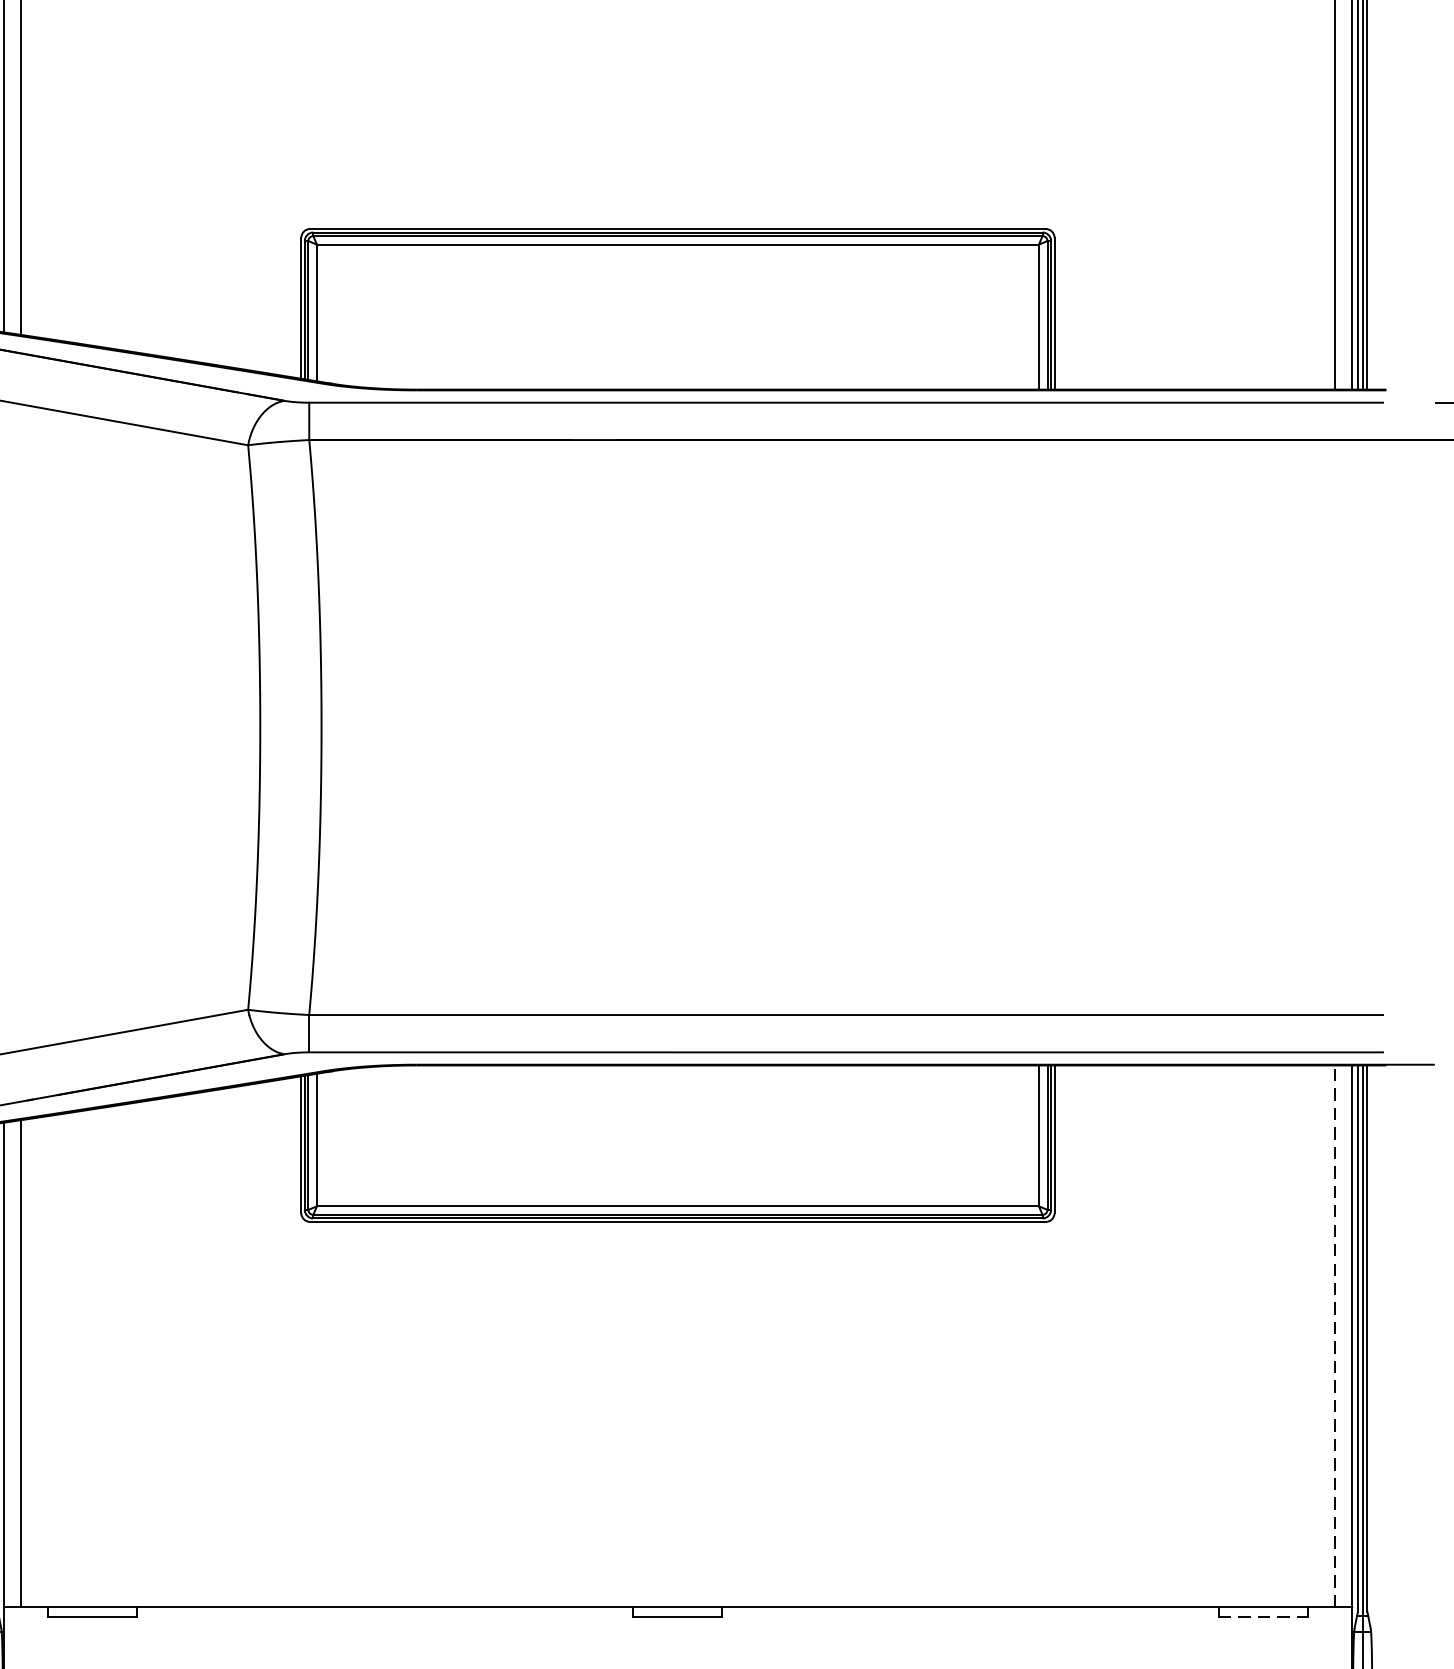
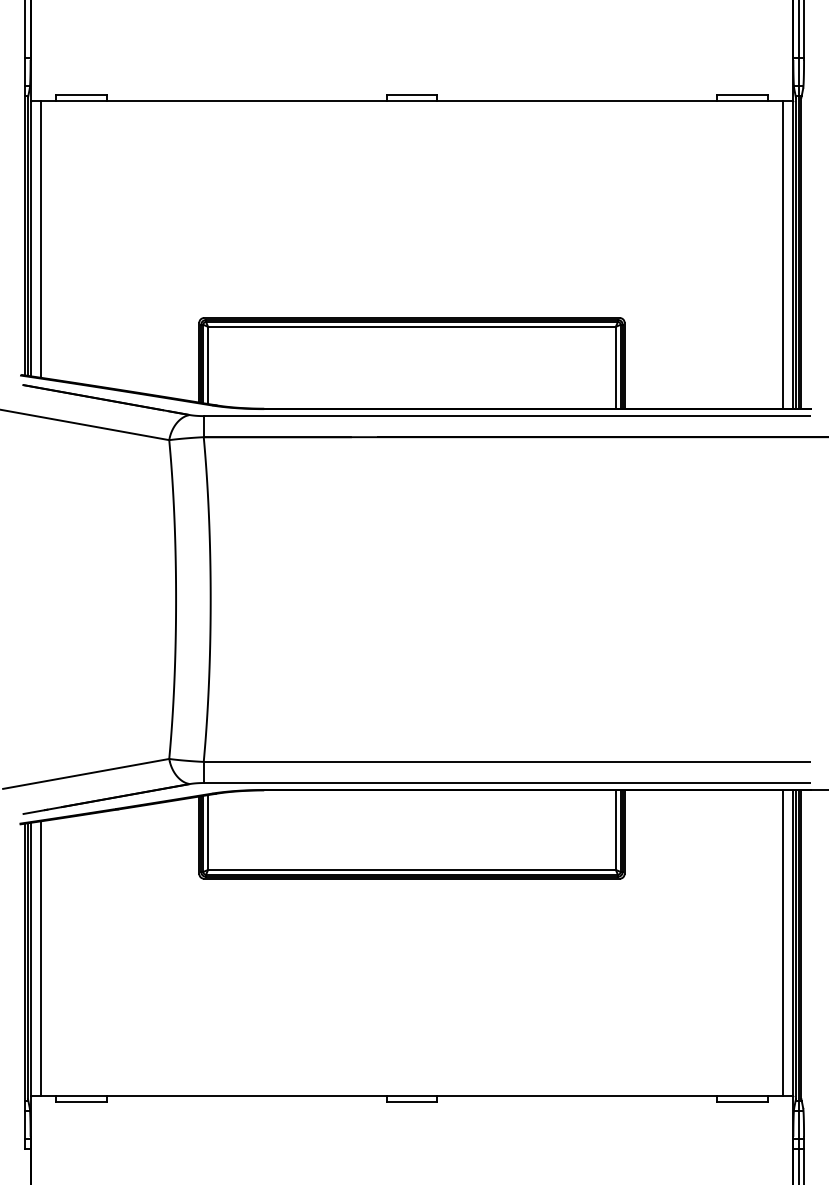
line: (1335, 1336) -> (783, 943), dashed -> solid
line: (1264, 1618) -> (743, 1102), dashed -> solid

